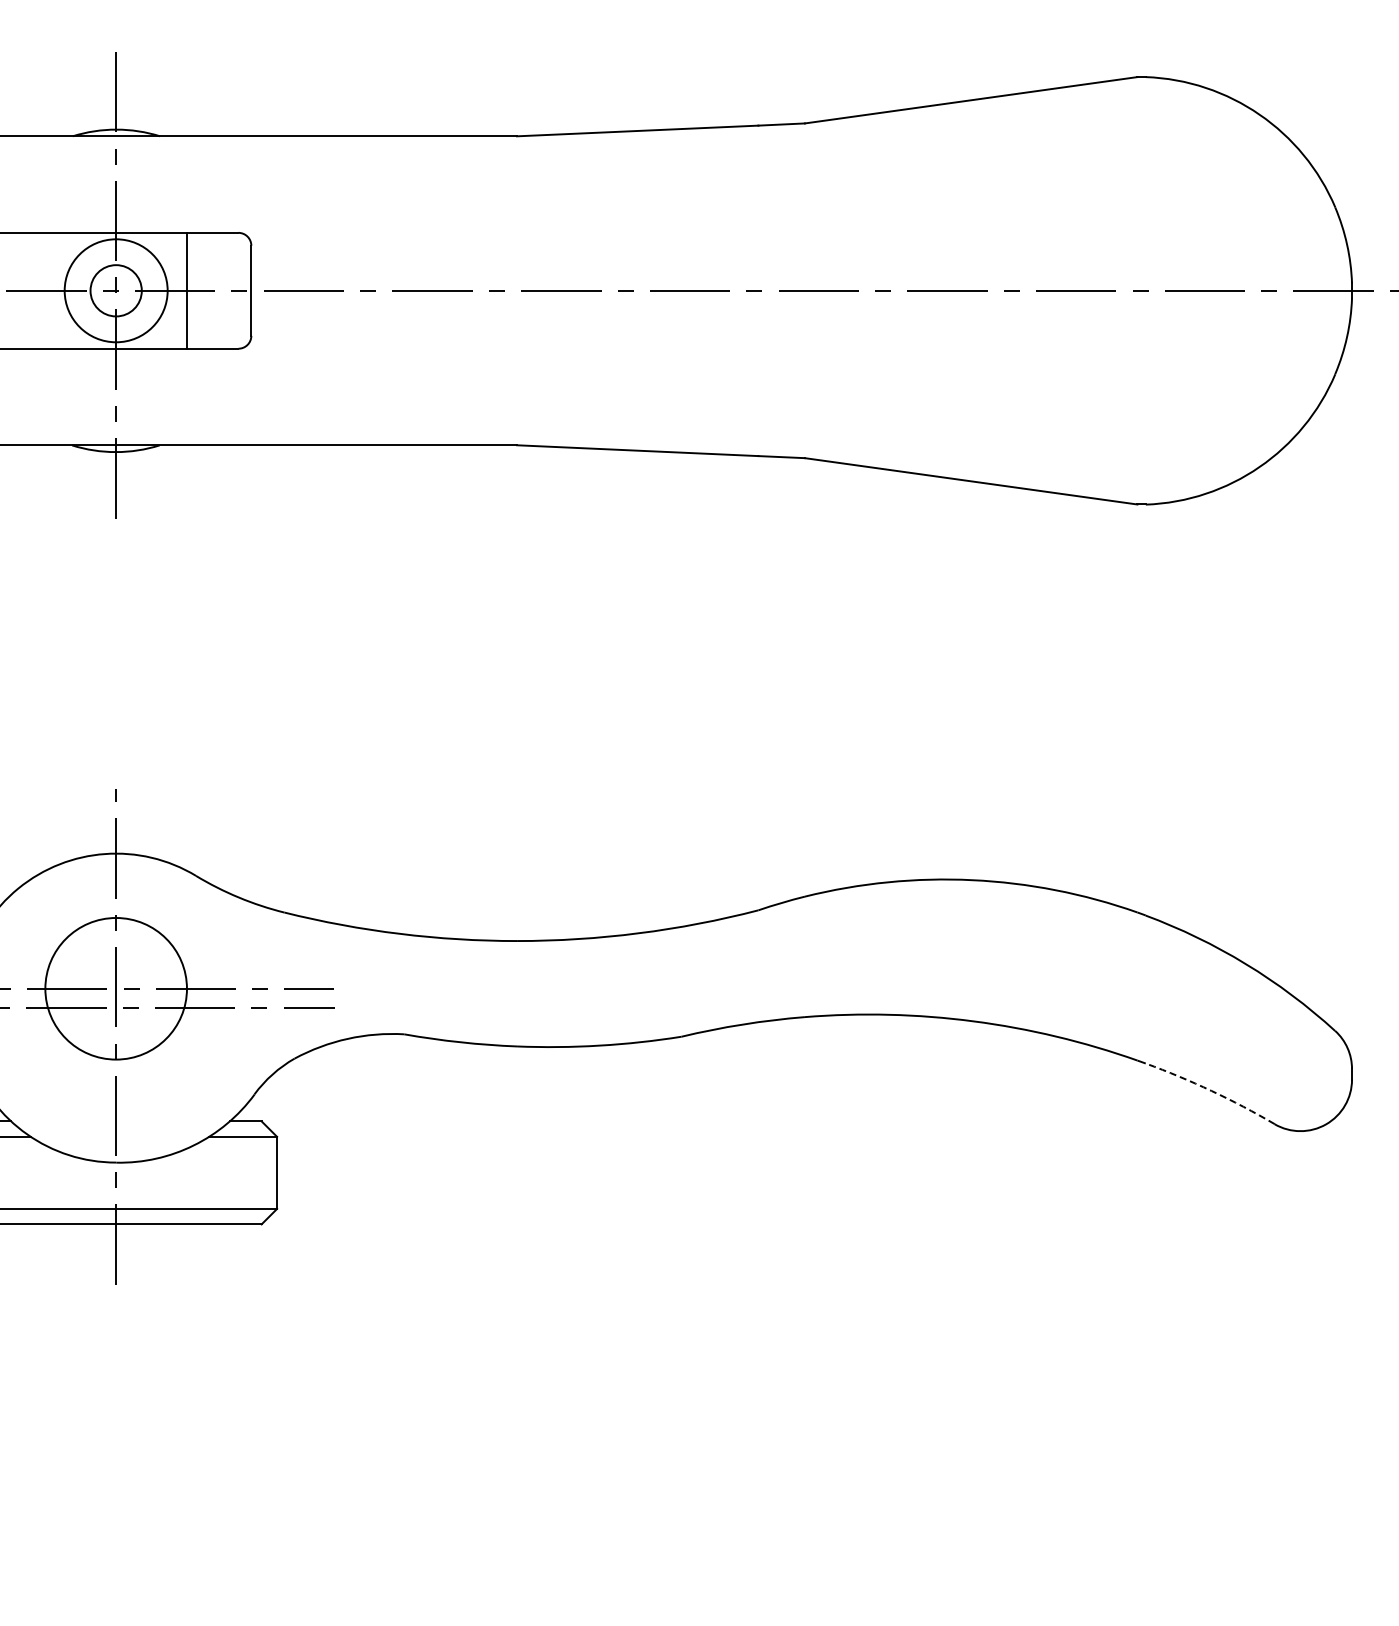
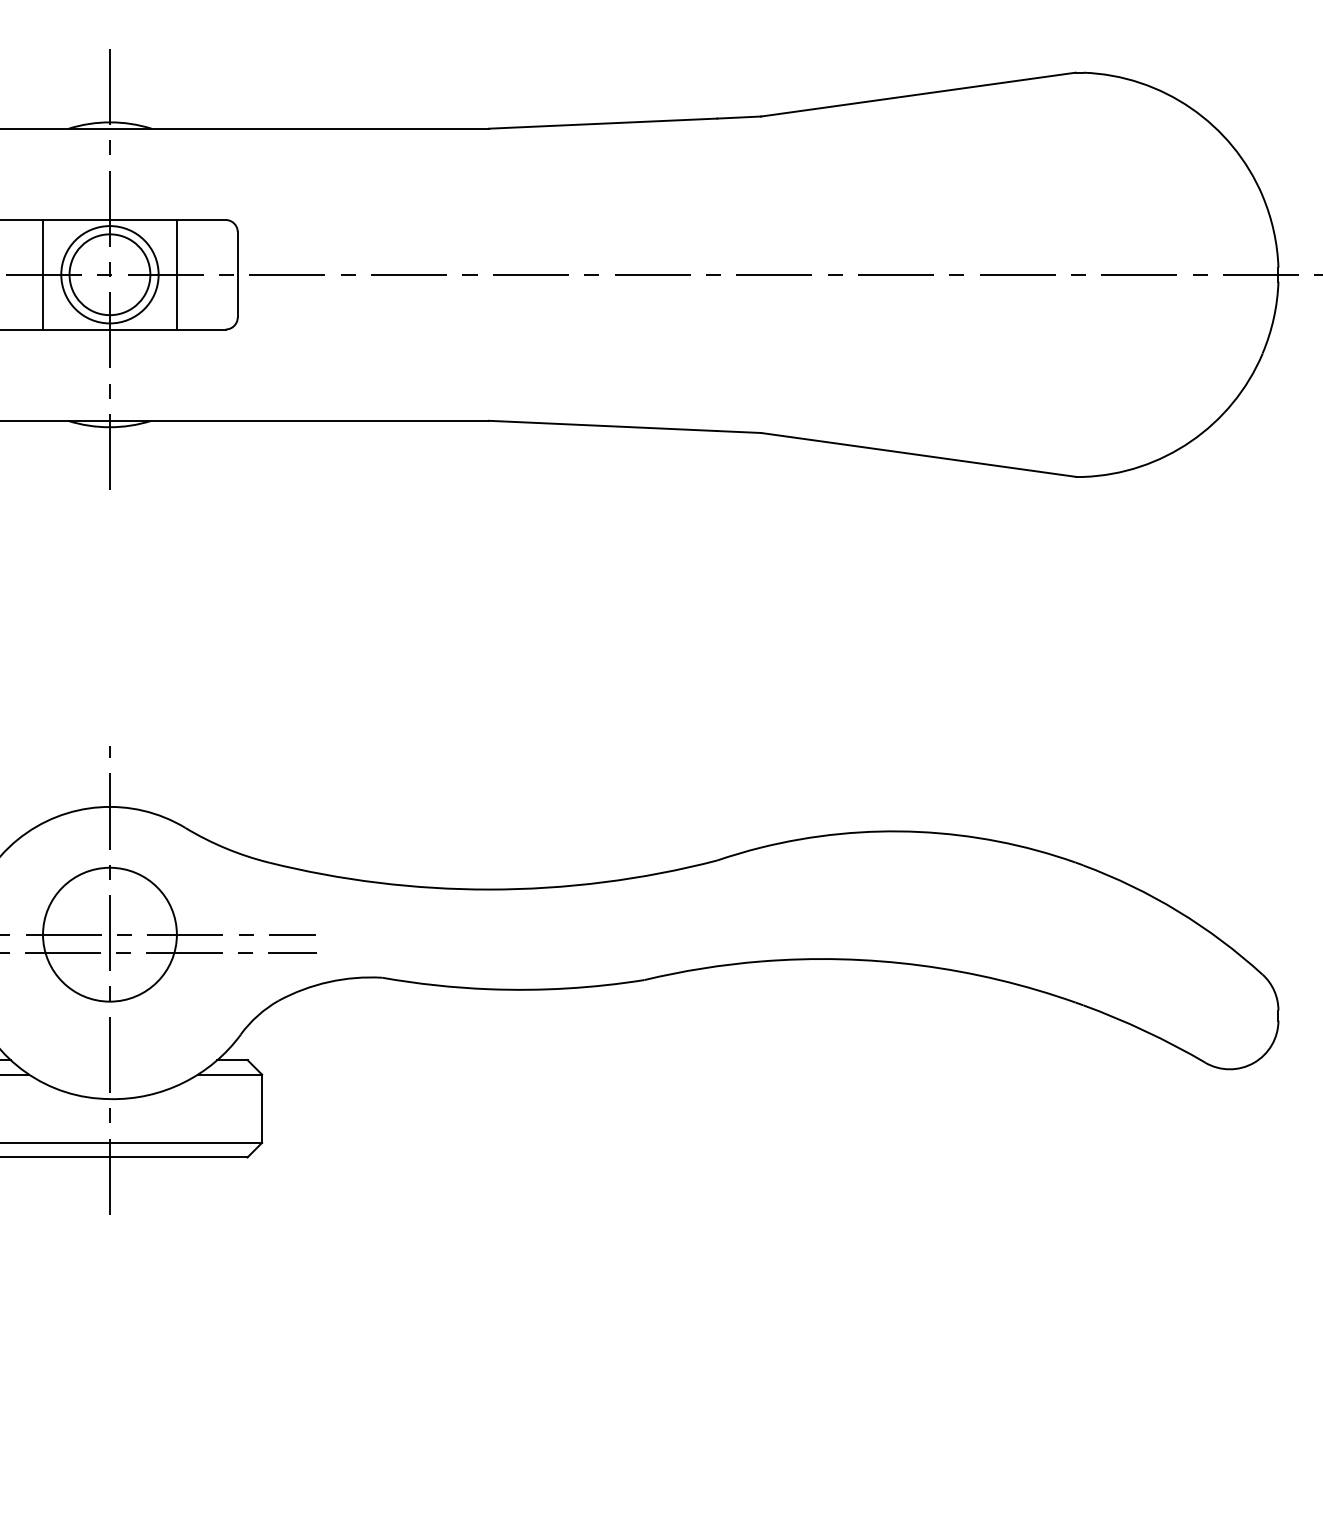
line: (45, 290) -> (43, 274), added
circle: (115, 290) -> (109, 274), size x1.67
arc: (1211, 1090) -> (1145, 1030), dashed -> solid

